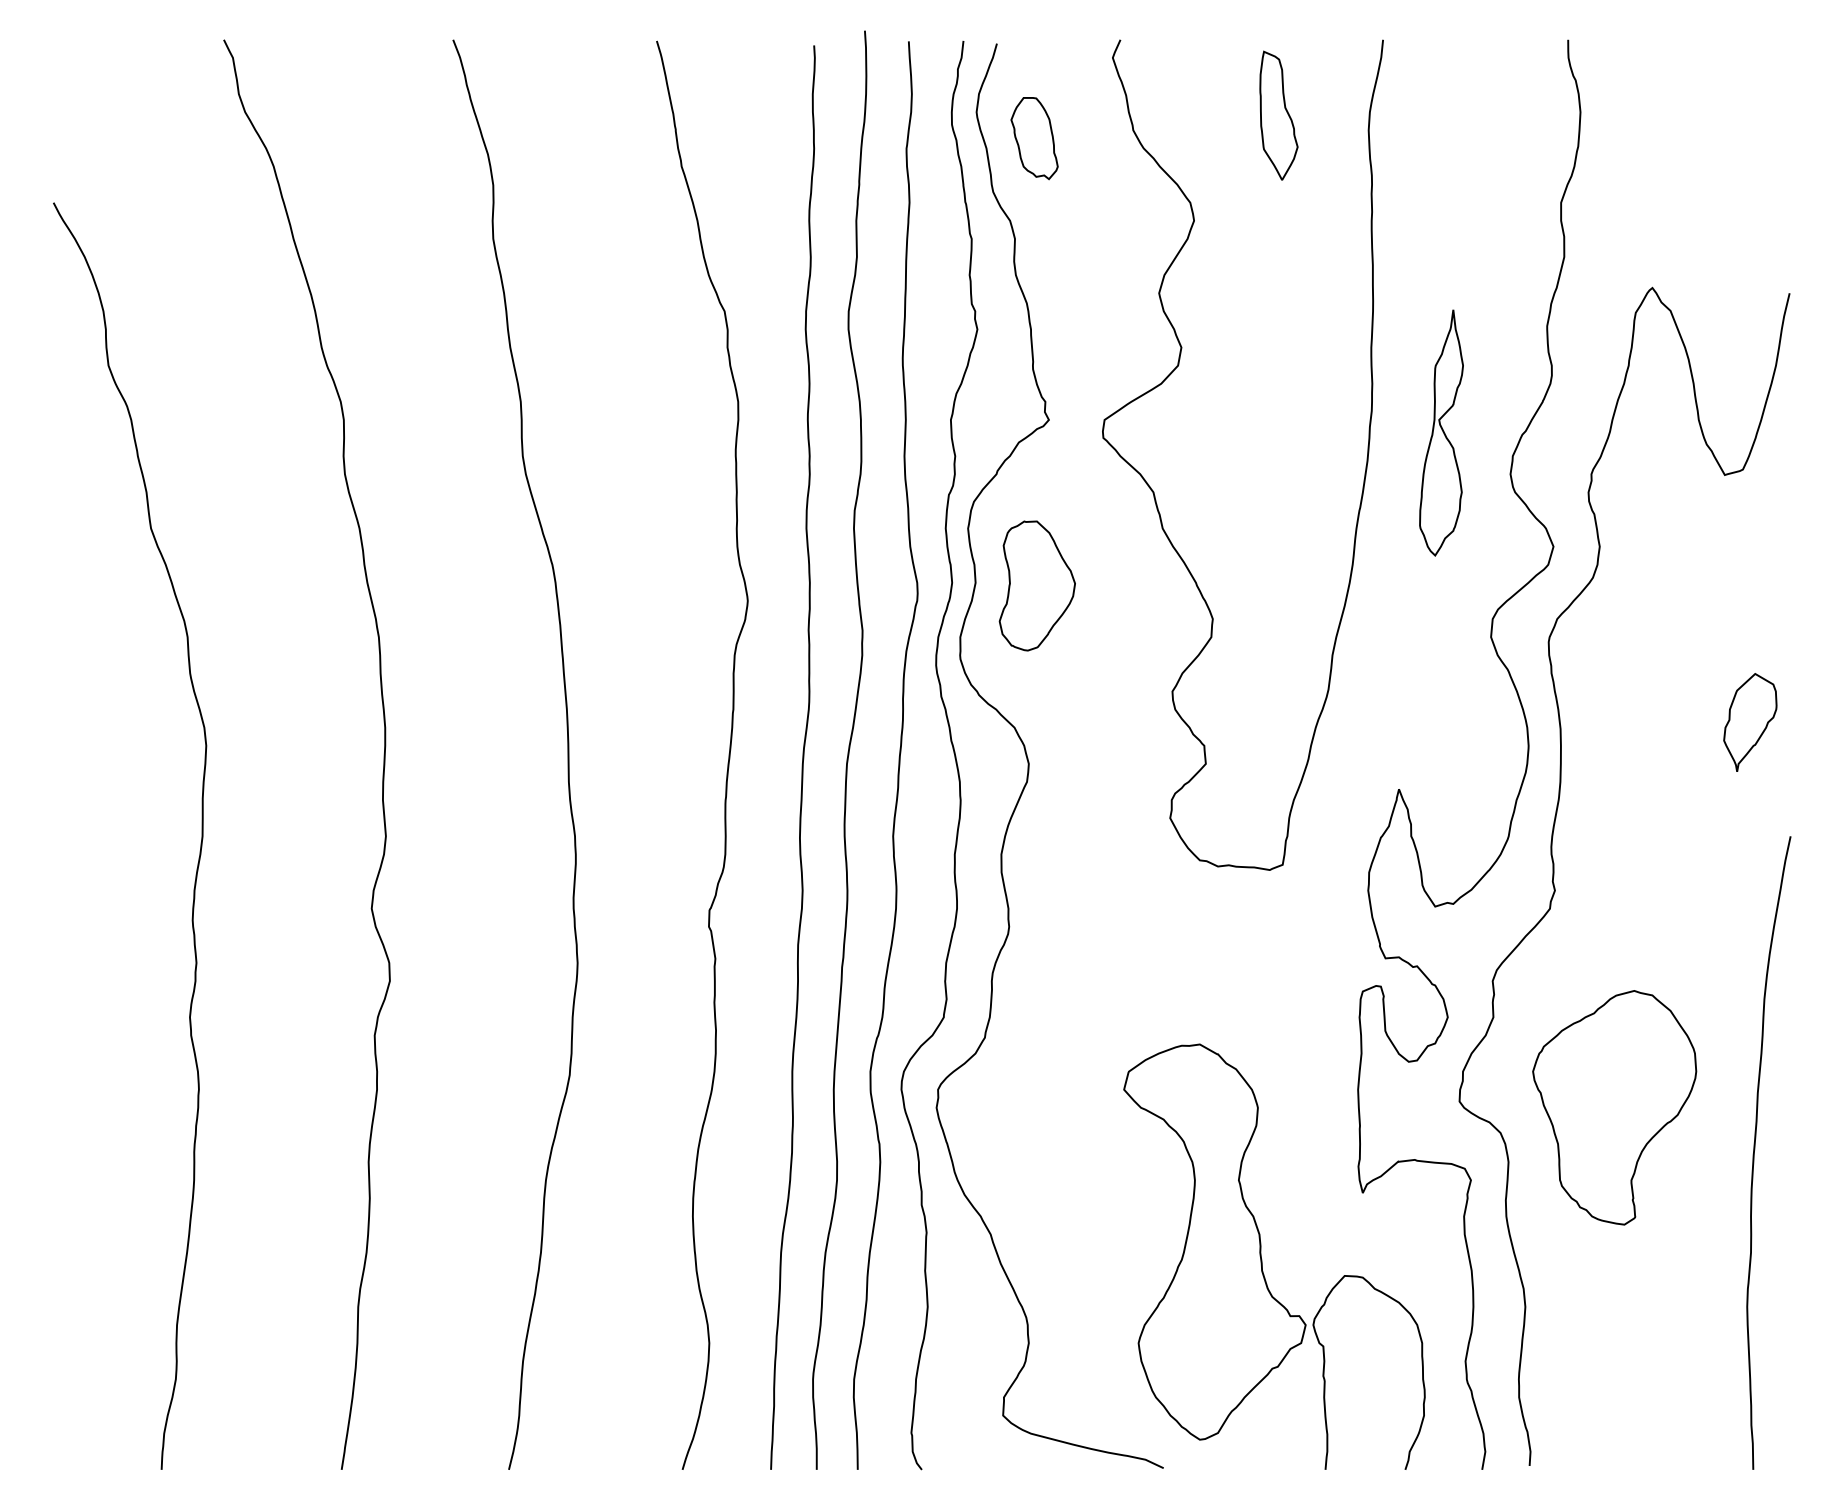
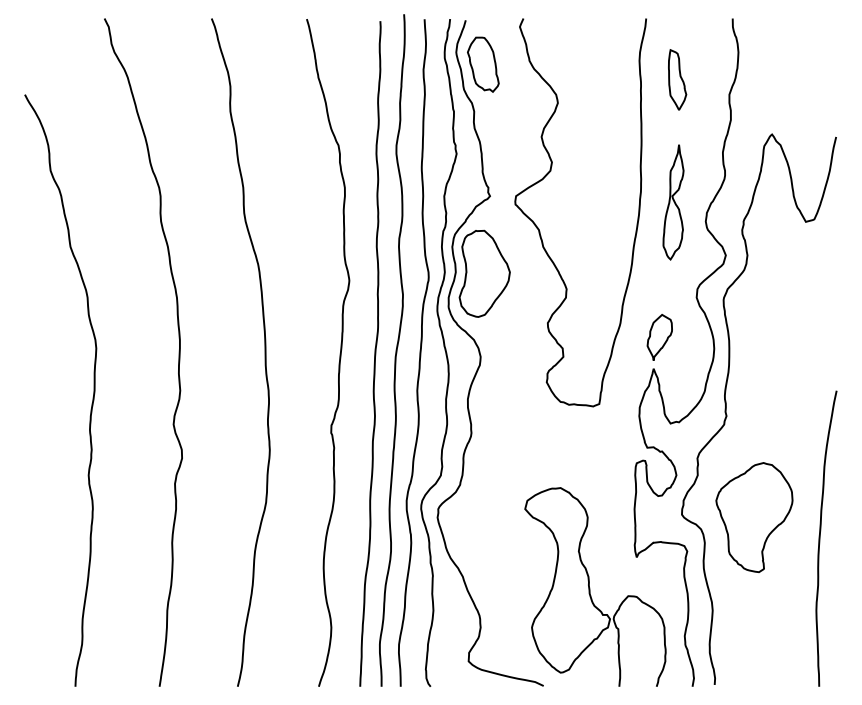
part: (1278, 114) -> (677, 79), moved
part: (1034, 138) -> (483, 64), size x1.43
part: (1036, 585) -> (484, 273), size x1.43
part: (1749, 722) -> (659, 337), moved

